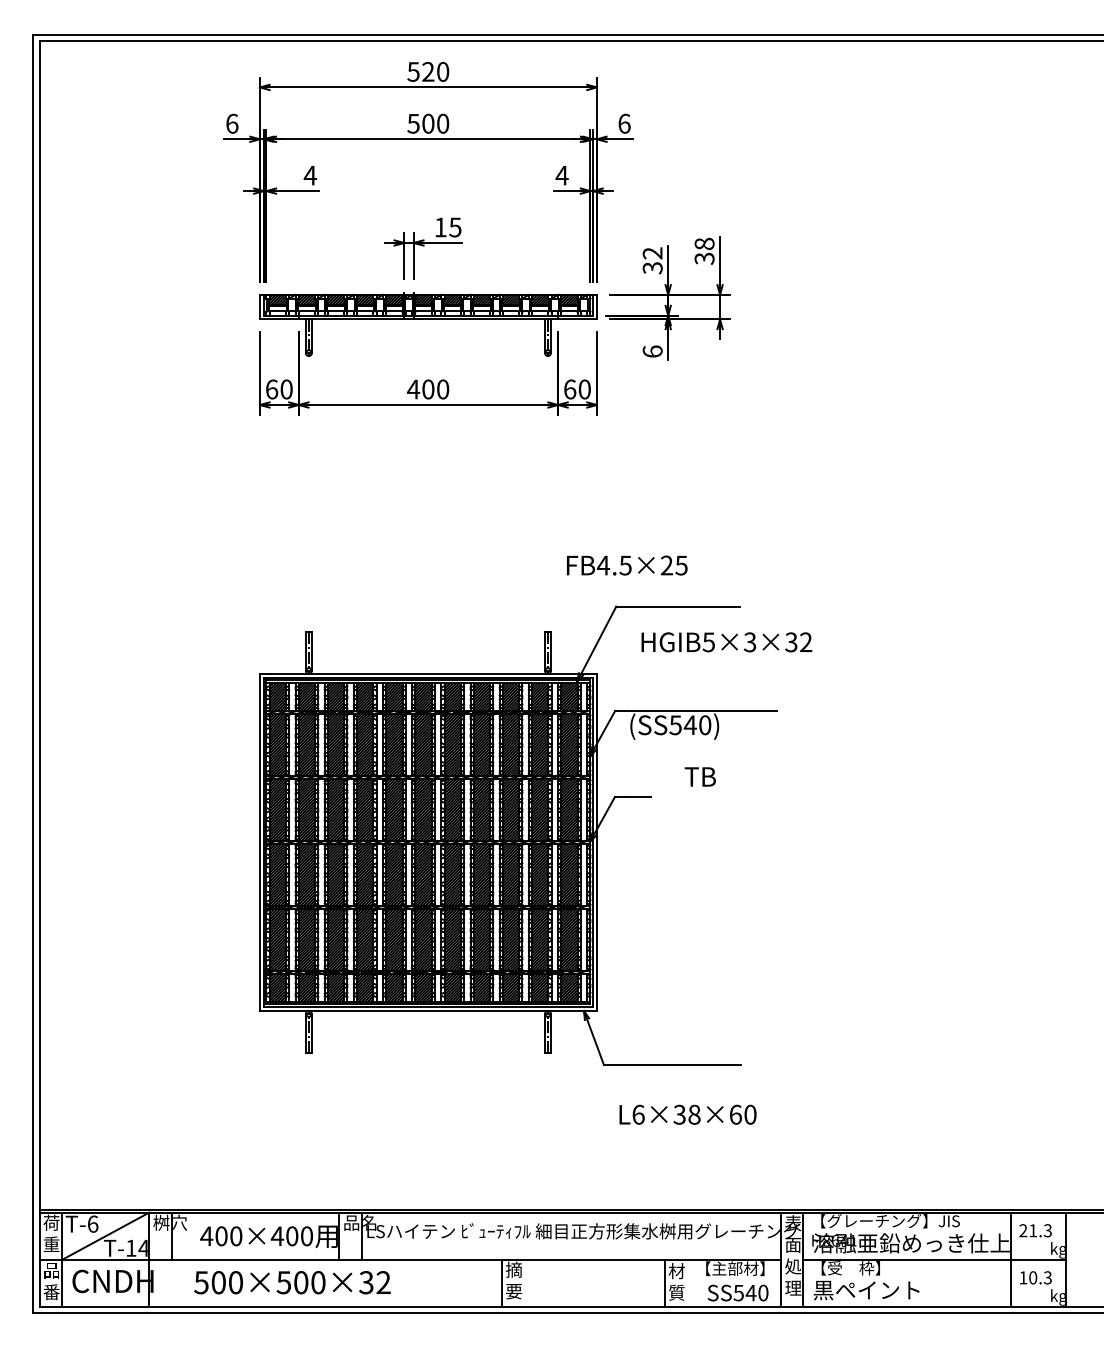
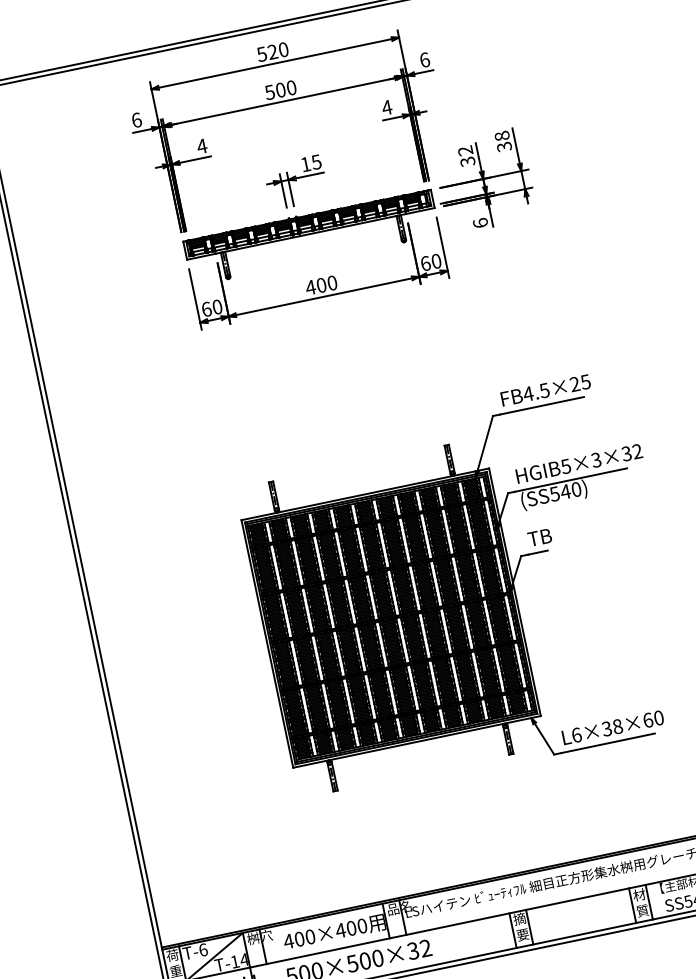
text: (627, 565) -> (546, 390), moved
text: (726, 642) -> (579, 463), moved
text: (699, 776) -> (539, 537), moved
text: (687, 1114) -> (612, 727), moved
line: (524, 1282) -> (529, 926), added
line: (687, 1282) -> (649, 901), added

